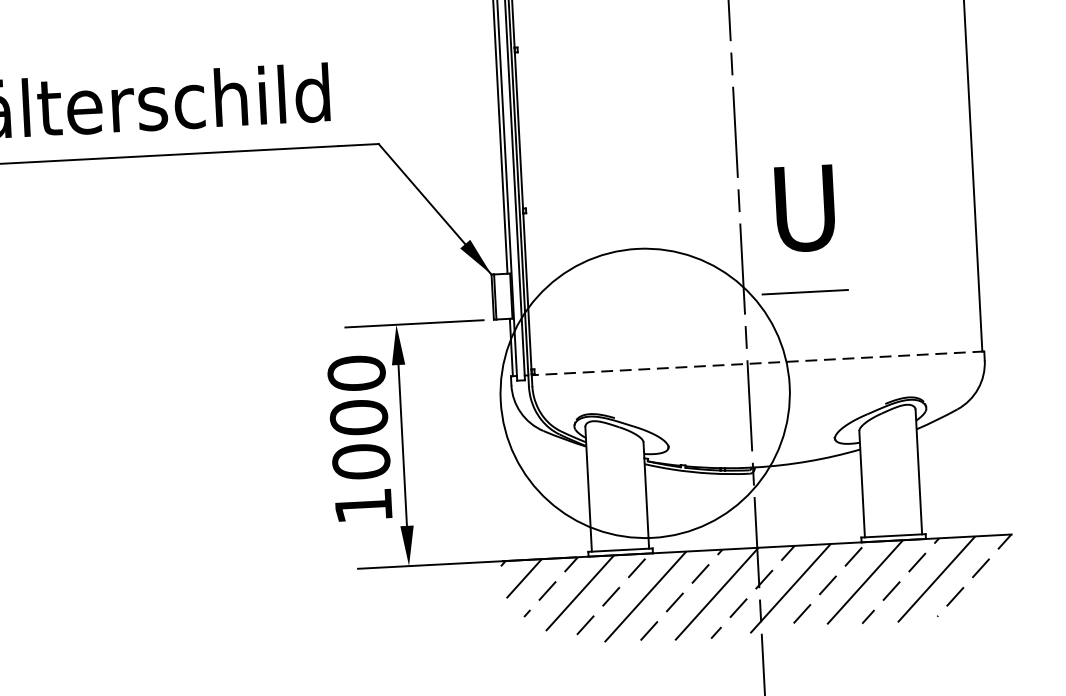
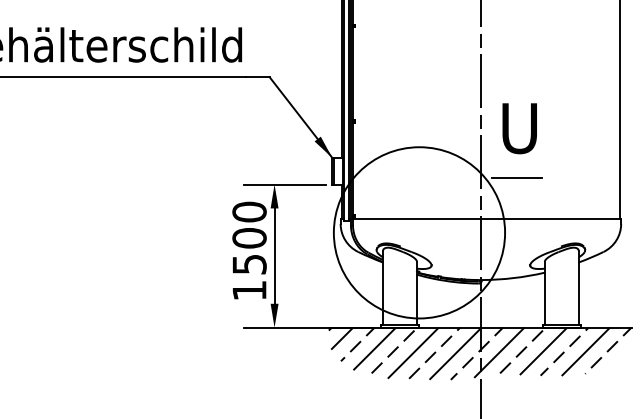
line: (757, 363) -> (486, 218), dashed -> solid
text: (361, 461) -> (249, 264), 1000 -> 1500

